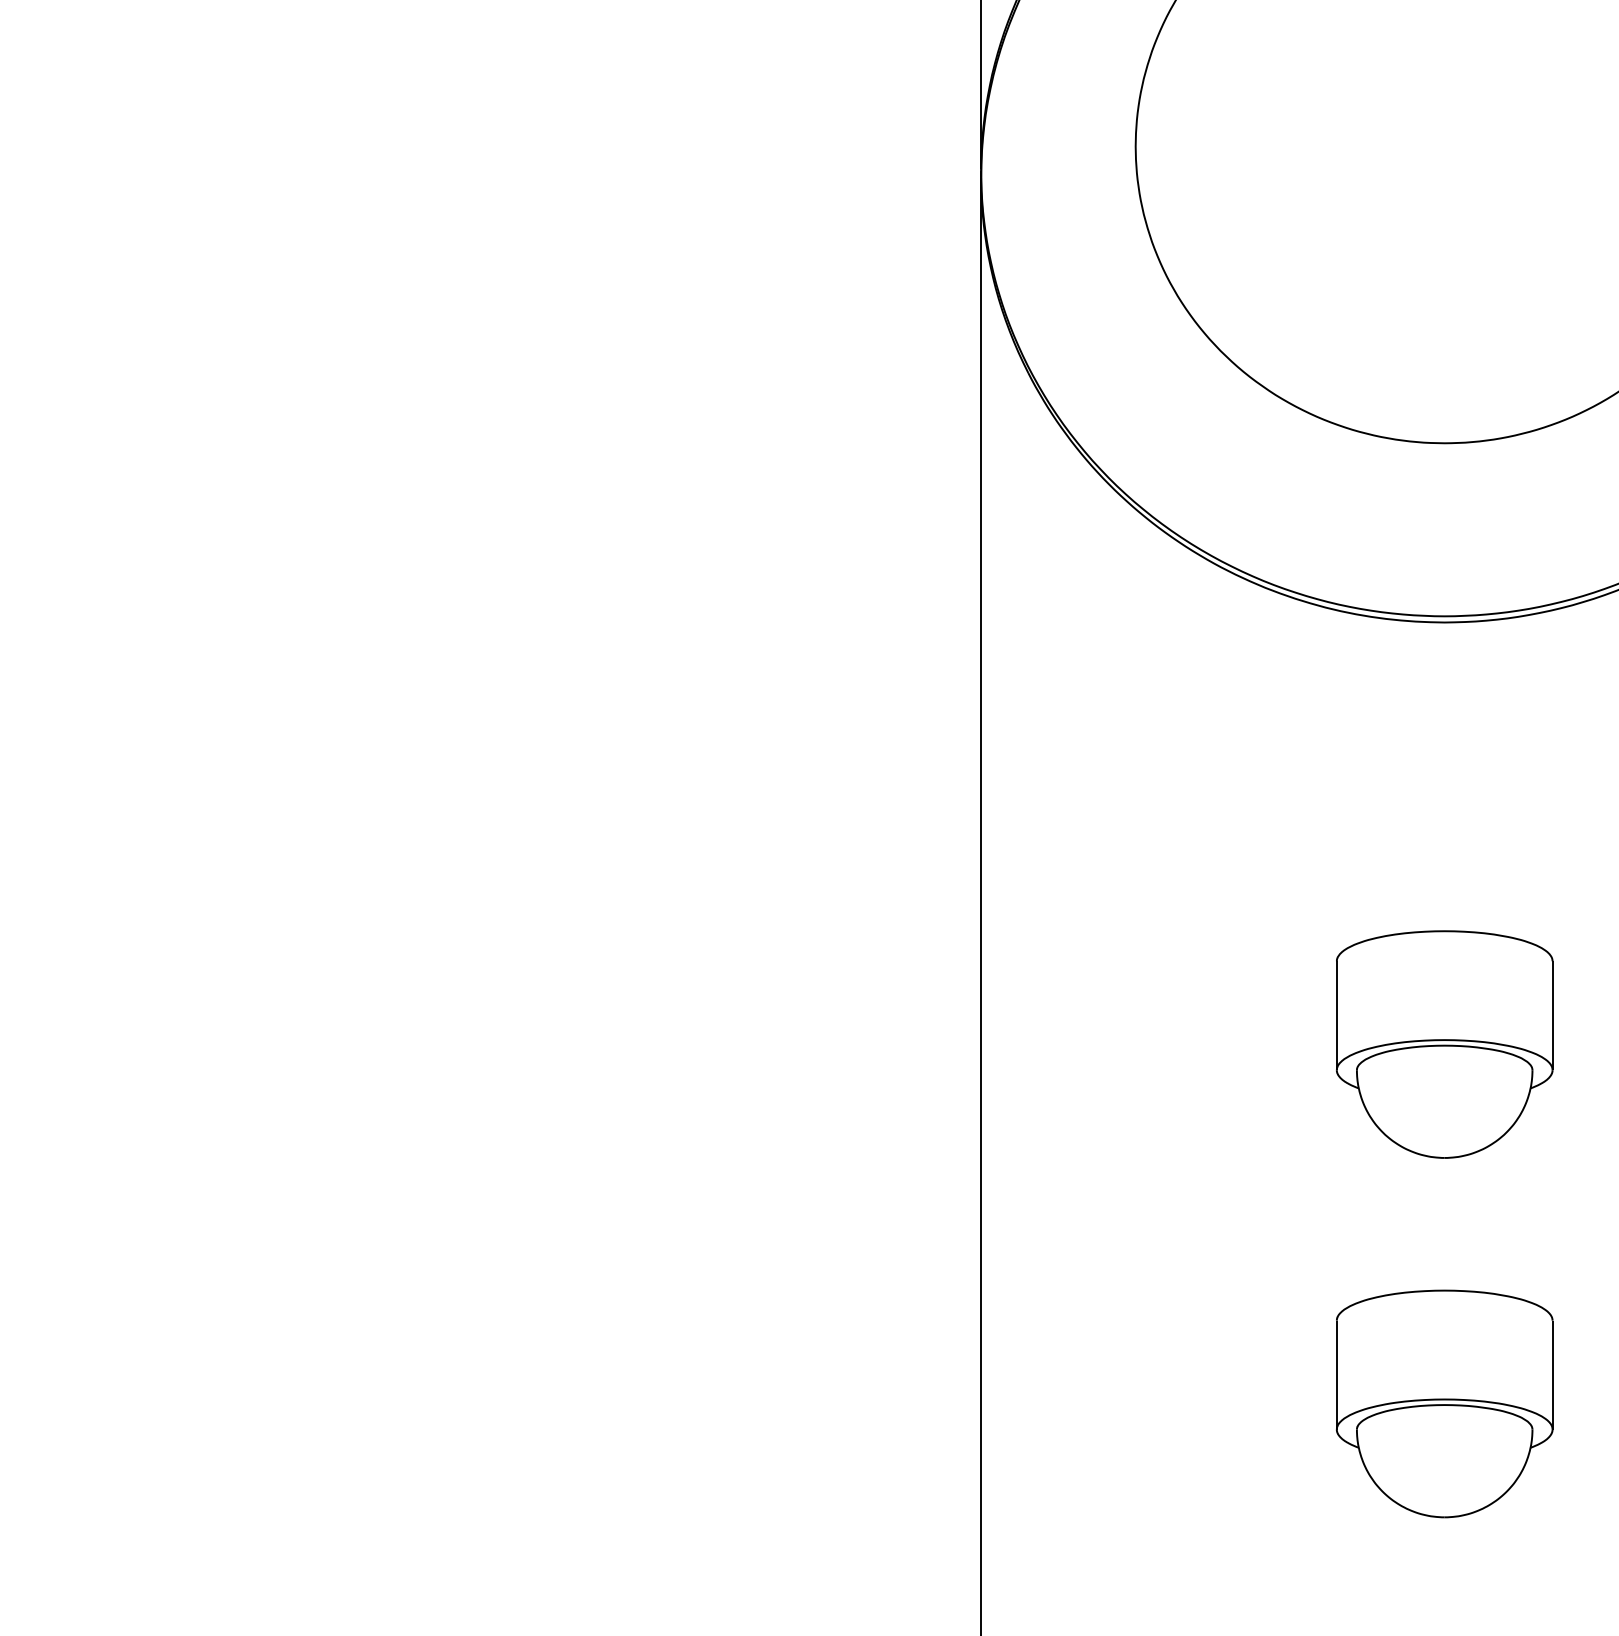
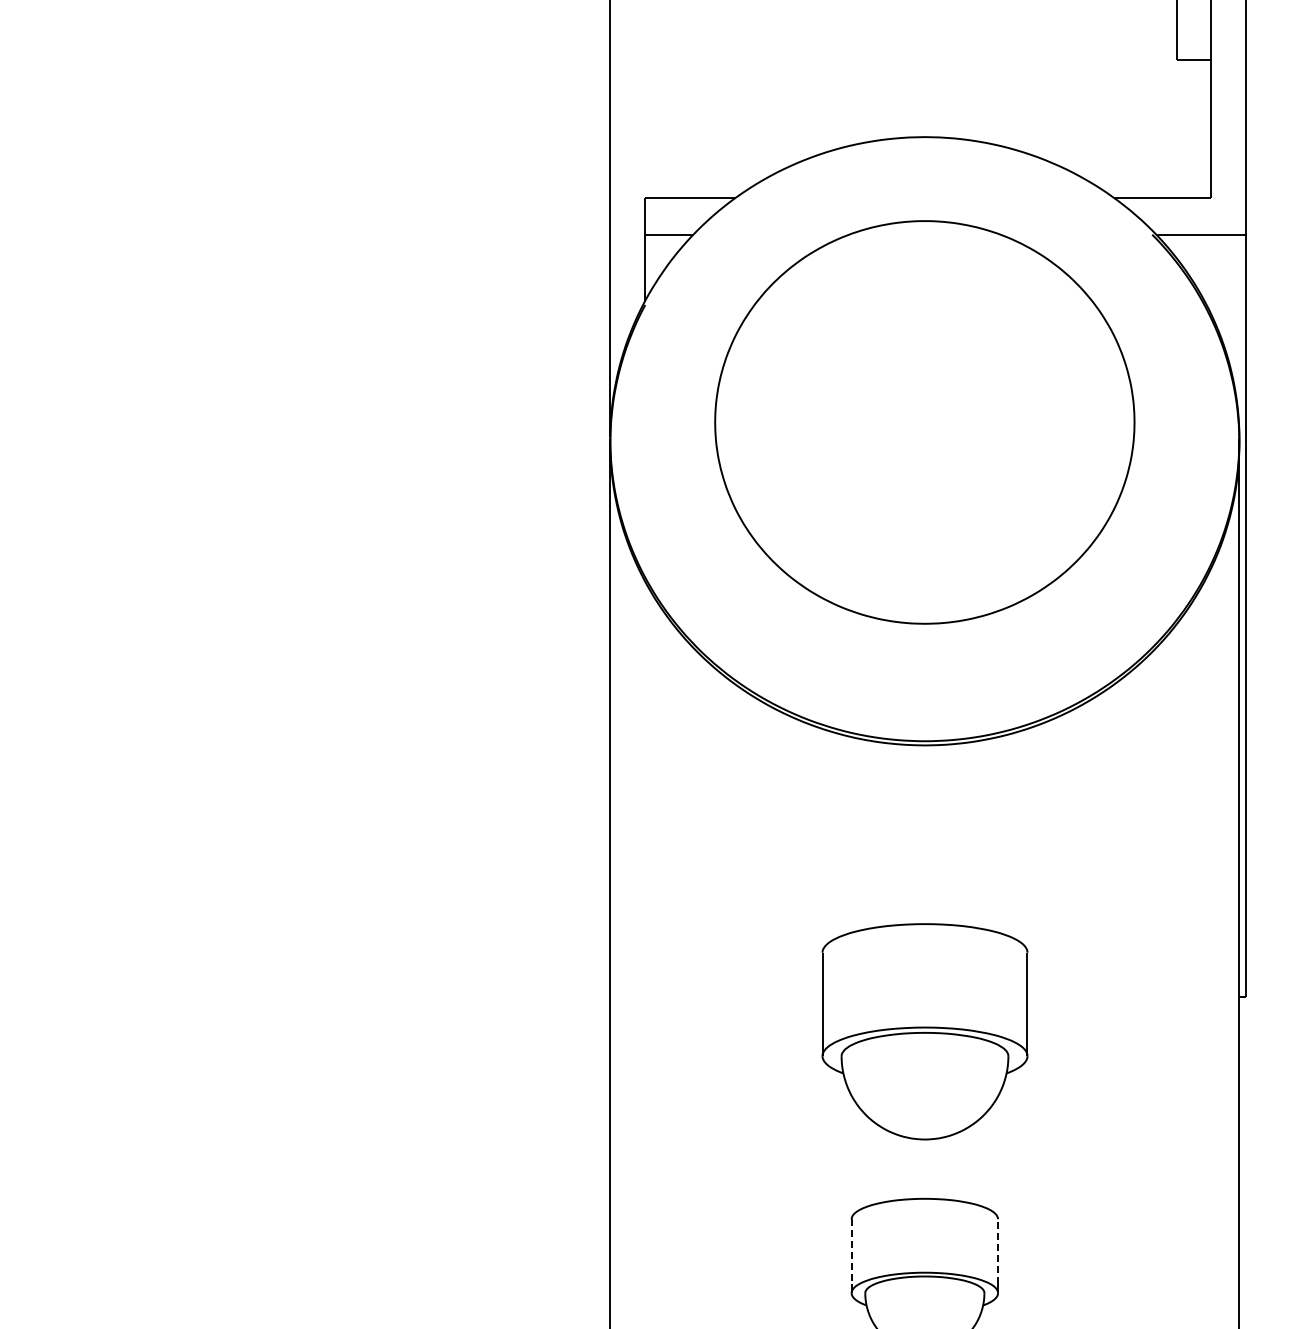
part: (1444, 1044) -> (924, 1031), size x1.4
line: (1553, 1366) -> (998, 1250), solid -> dashed
line: (1336, 1368) -> (851, 1251), solid -> dashed

